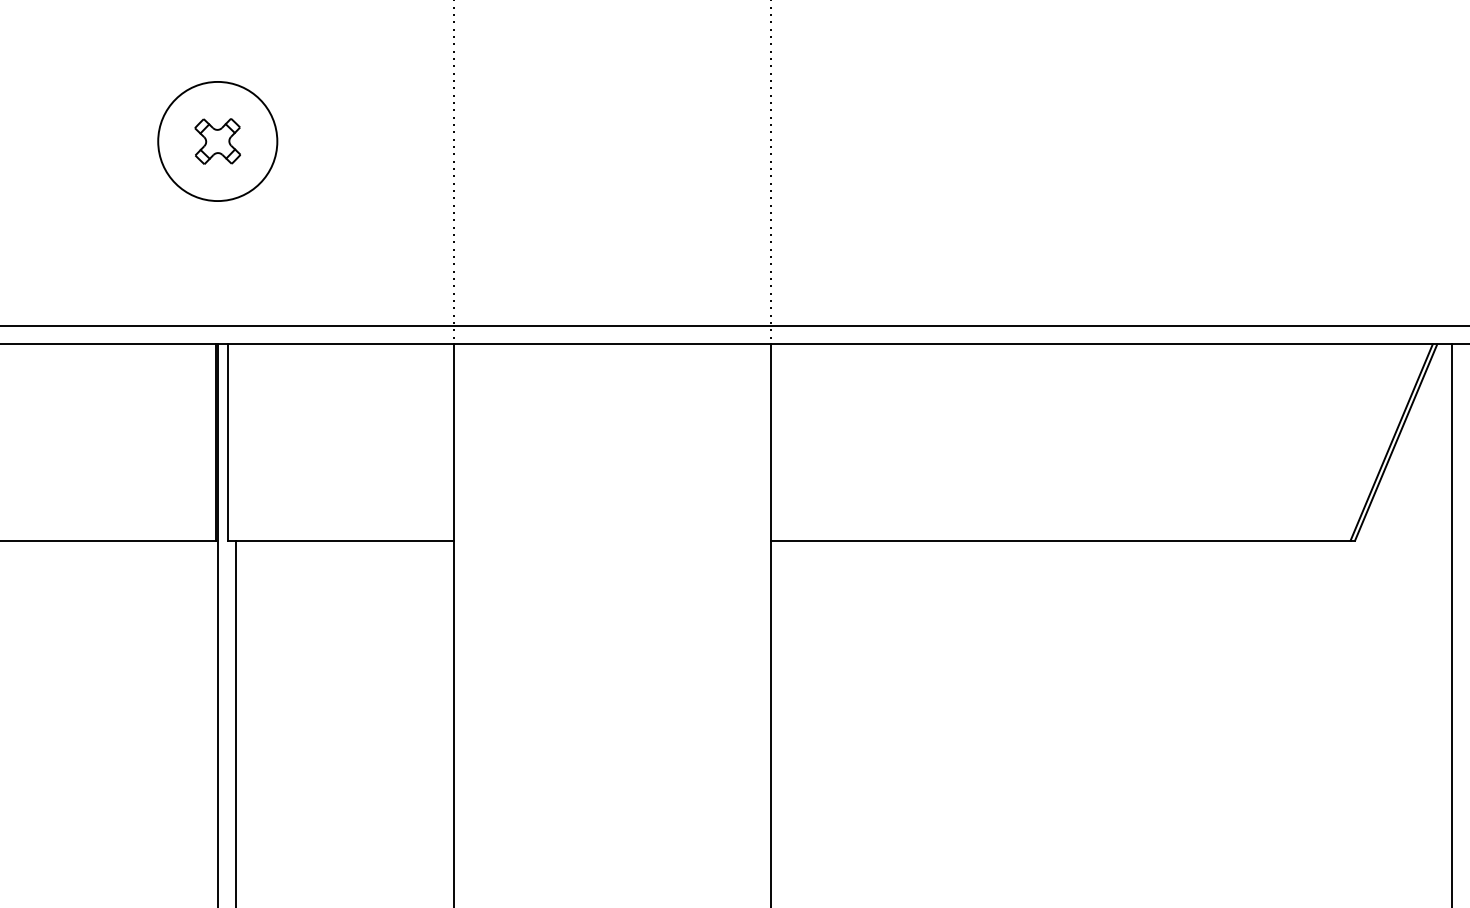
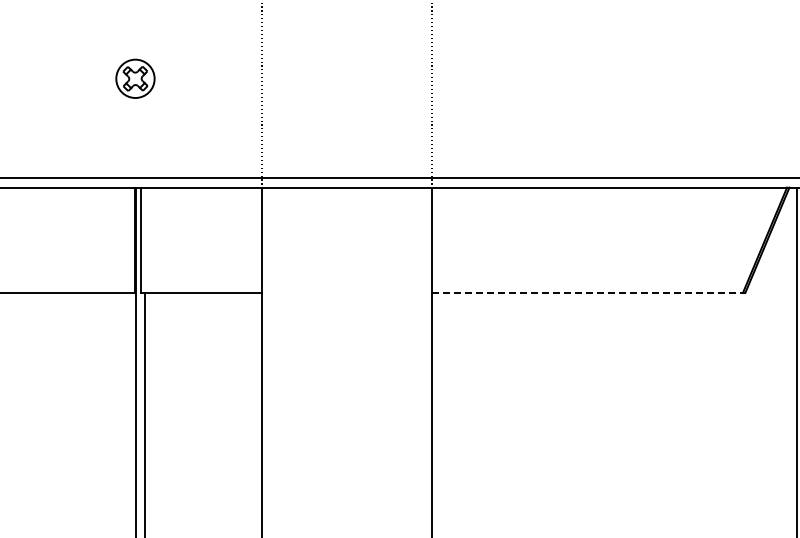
circle: (217, 140) -> (135, 78), size x0.6
line: (1062, 539) -> (588, 292), solid -> dashed

